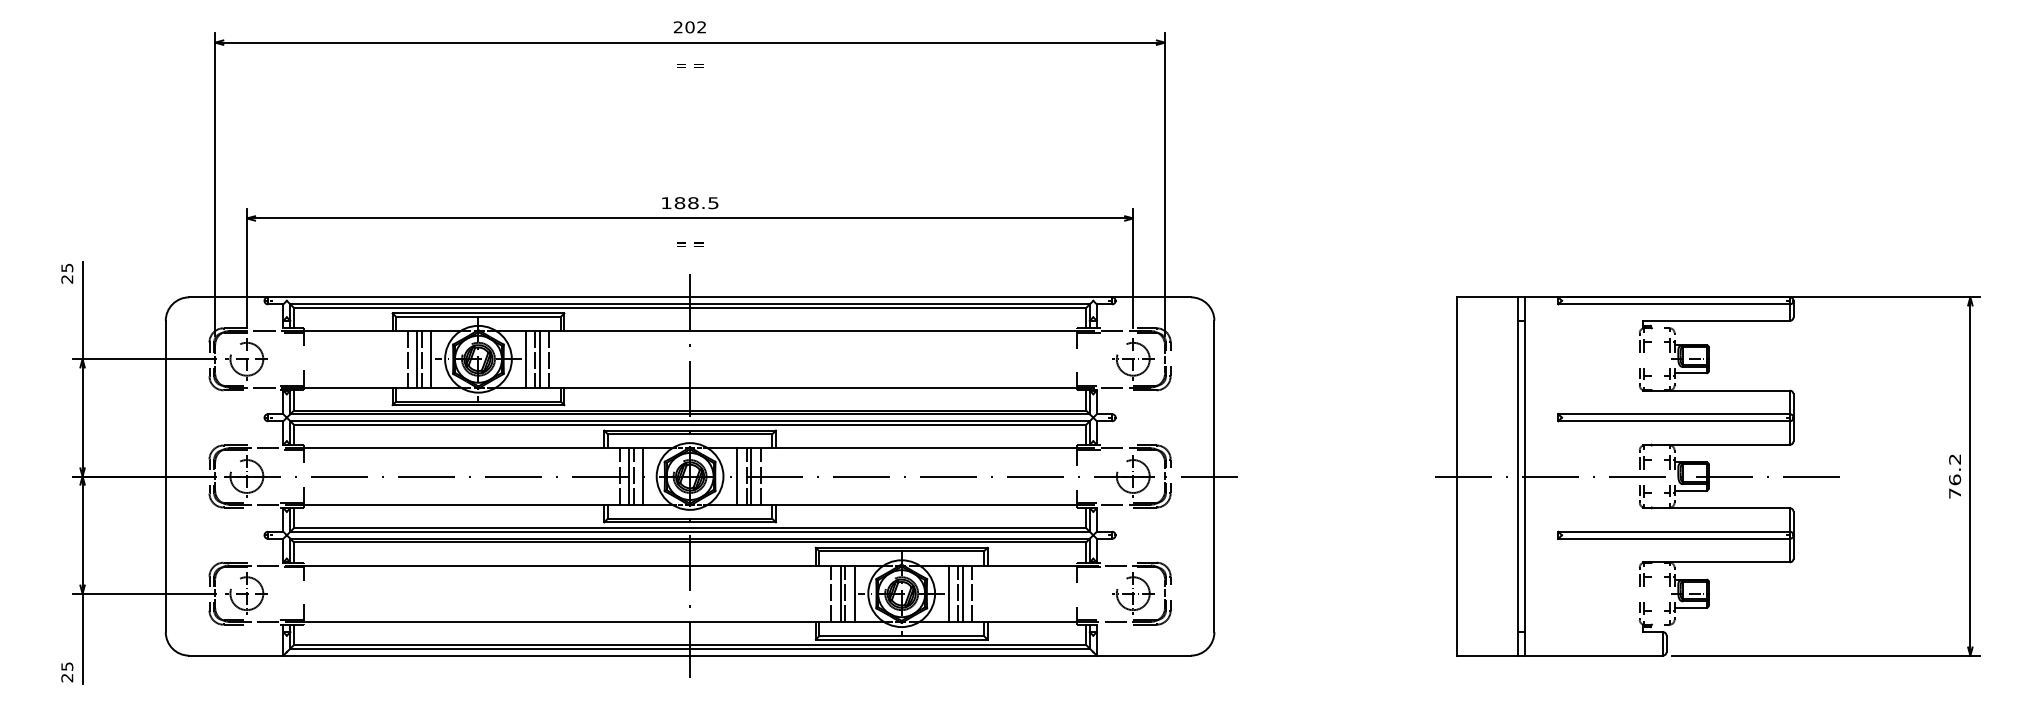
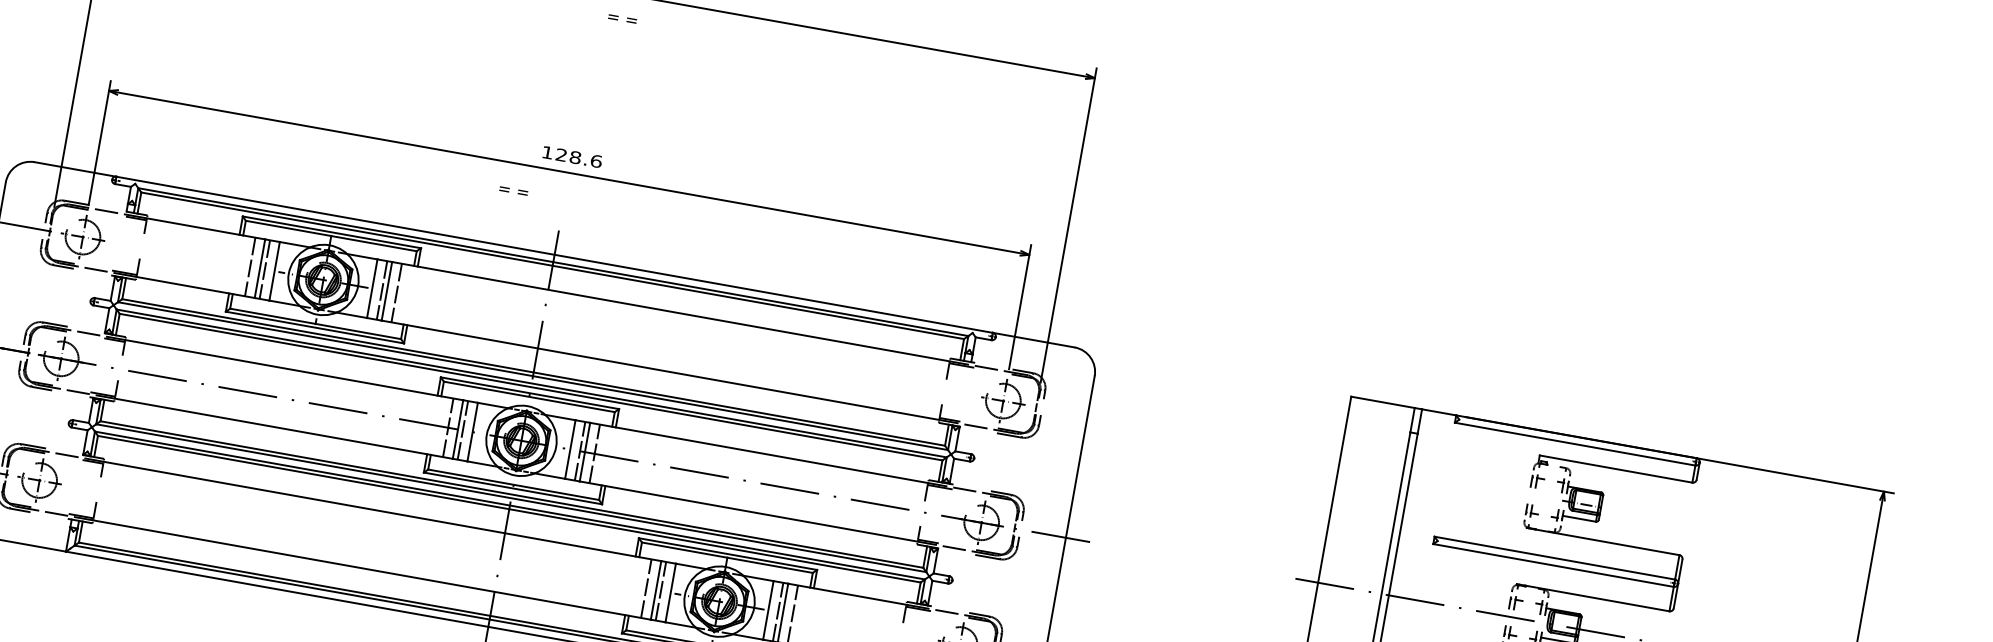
text: (690, 65) -> (622, 18), moved
text: (696, 203) -> (578, 158), 188.5 -> 128.6
text: (690, 244) -> (513, 190), moved

